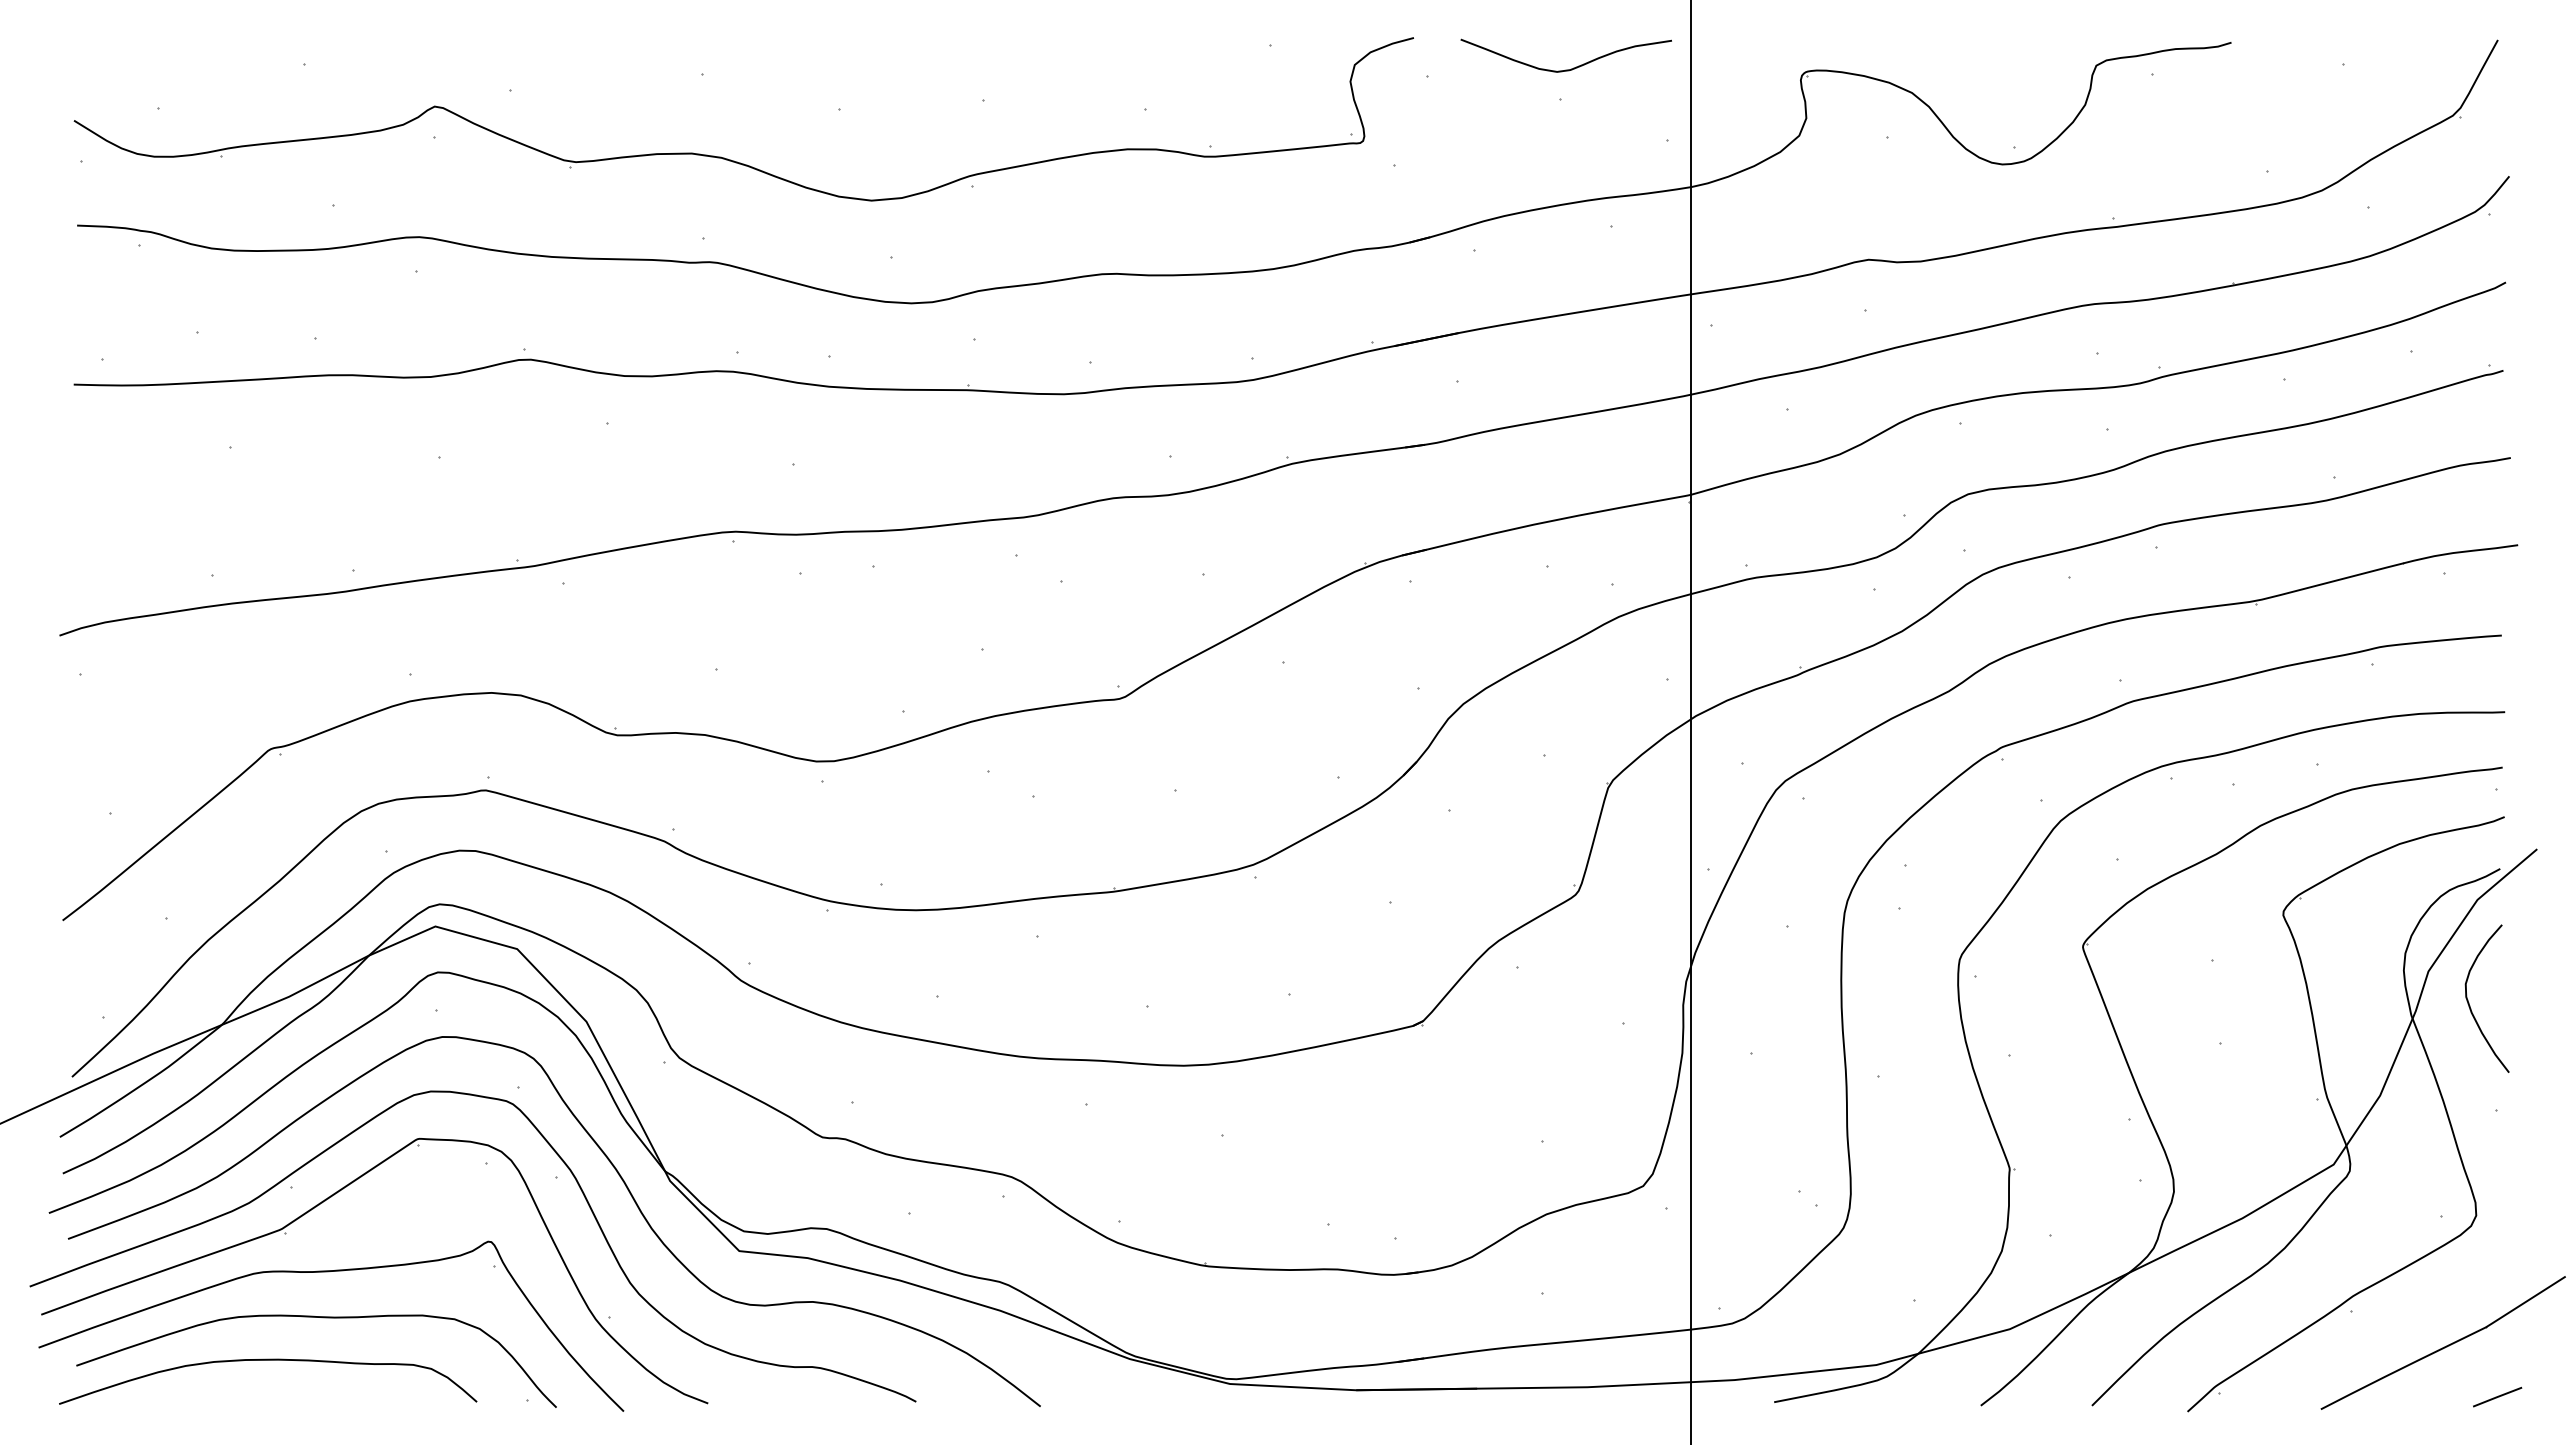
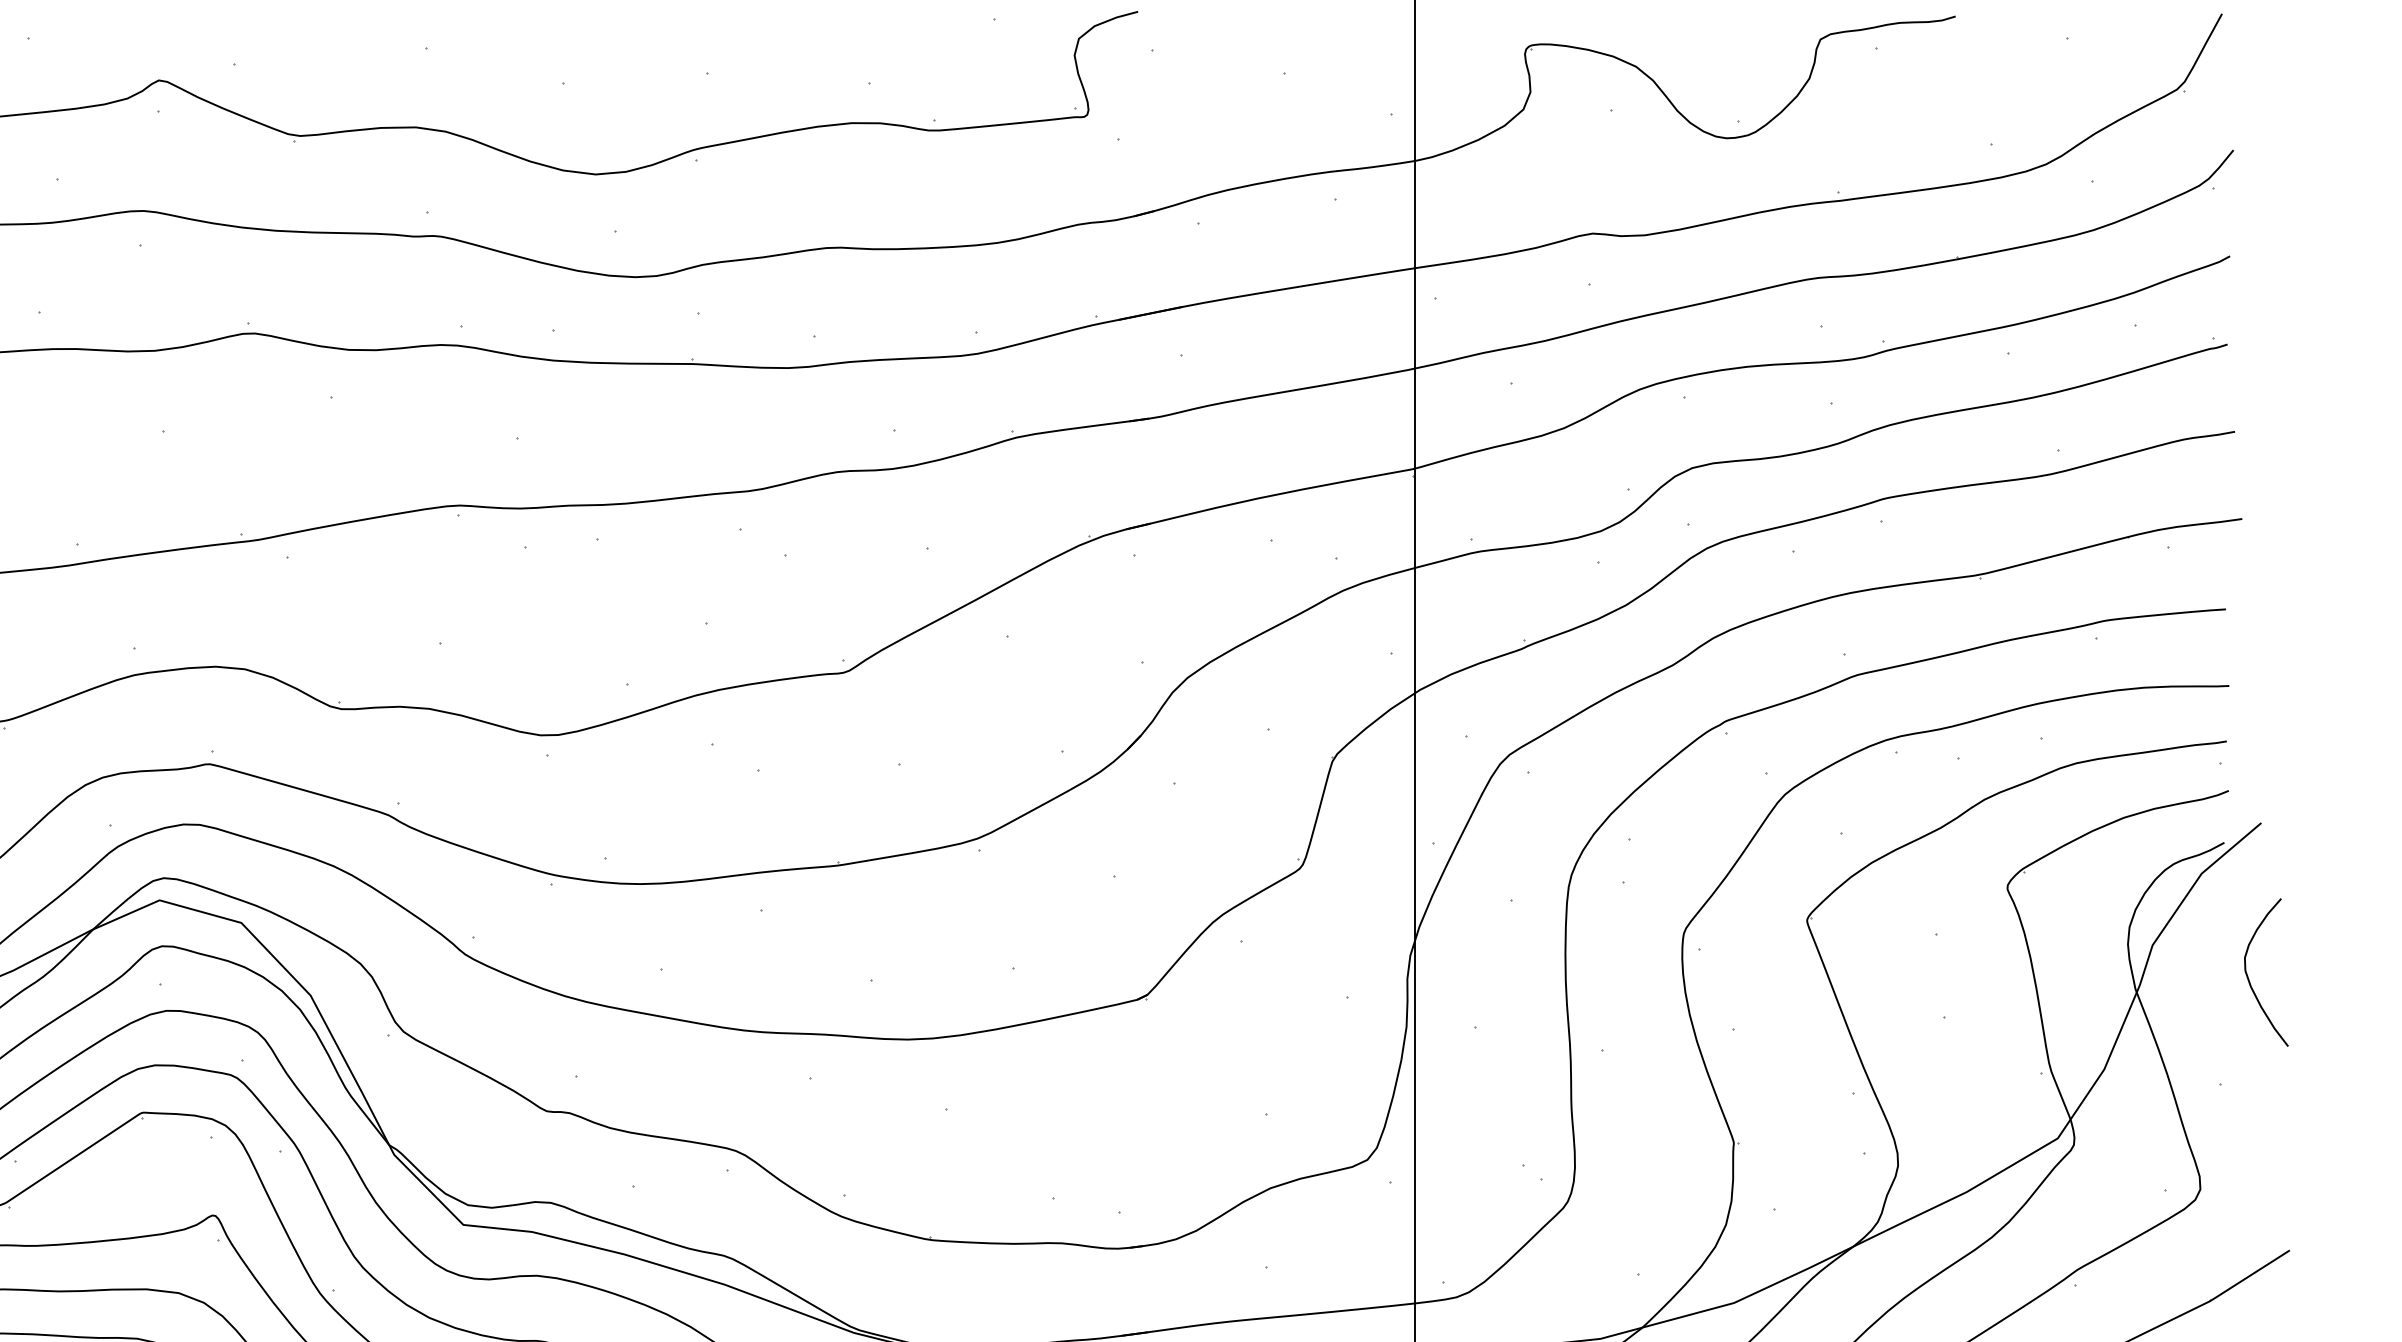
curve: (1565, 69) -> (1289, 43), removed
curve: (2469, 1002) -> (2248, 976), moved

